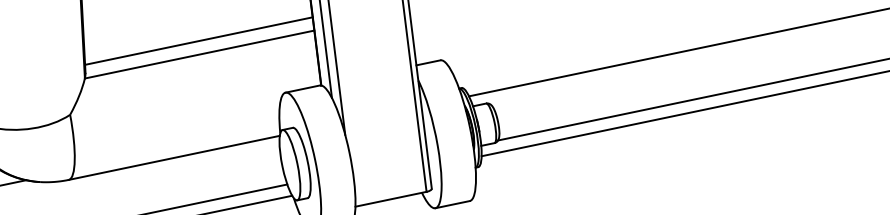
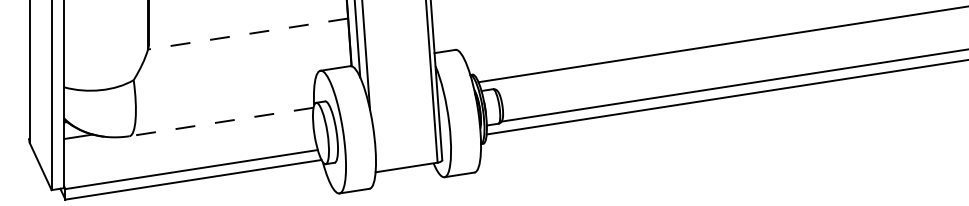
line: (198, 41) -> (247, 22), removed
line: (198, 55) -> (247, 34), solid -> dashed
line: (174, 158) -> (221, 122), solid -> dashed

